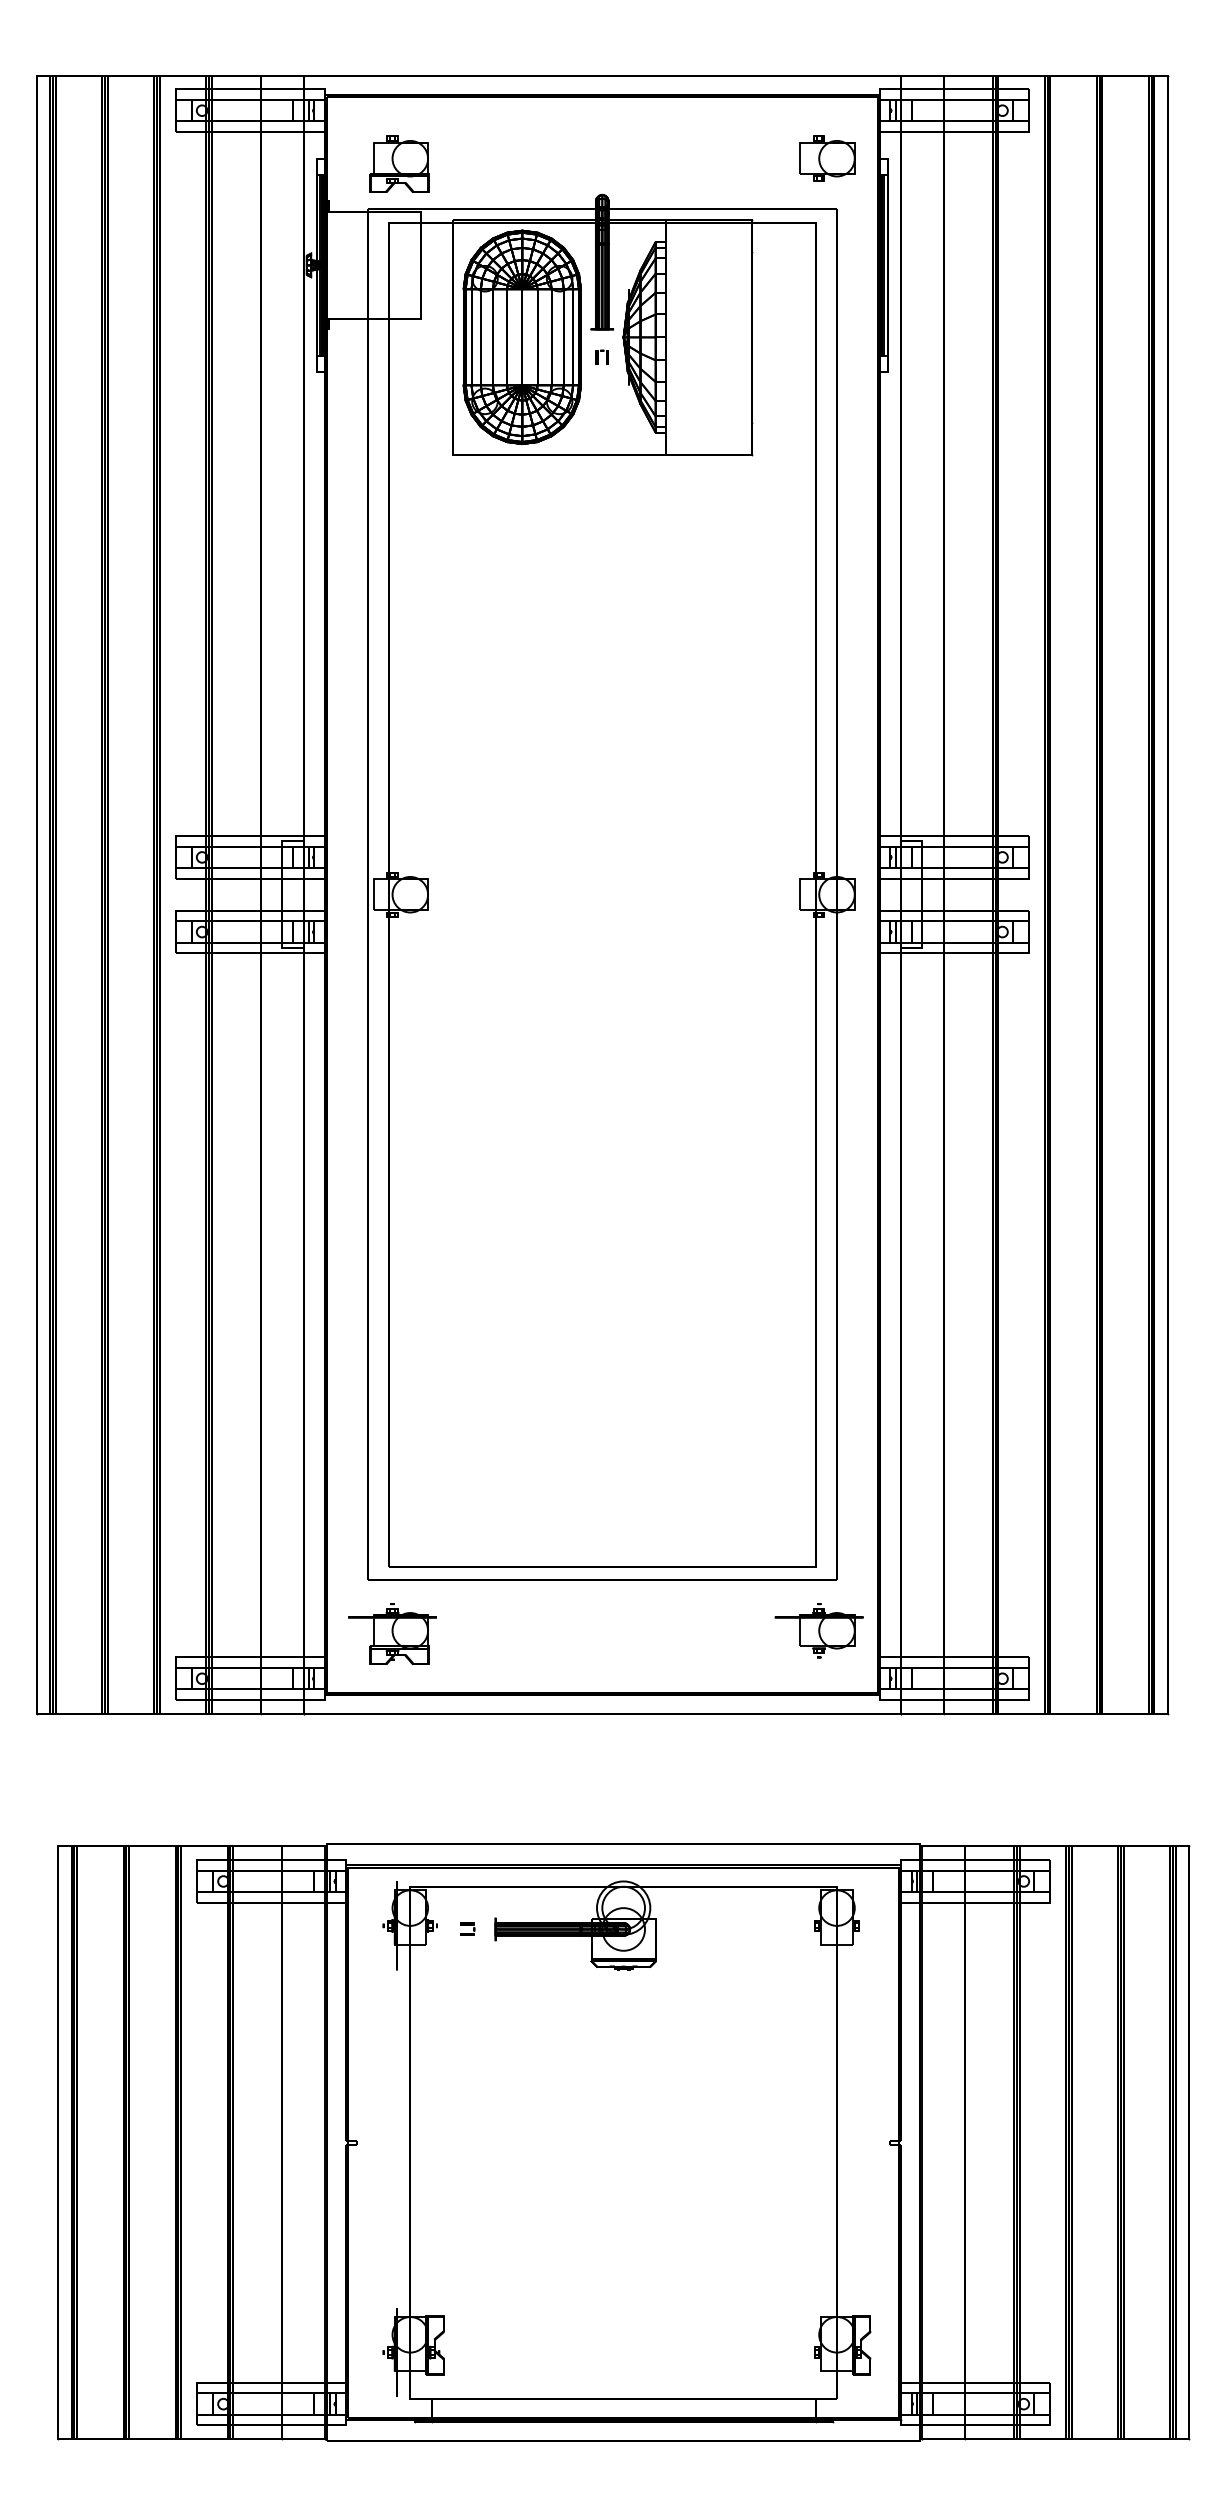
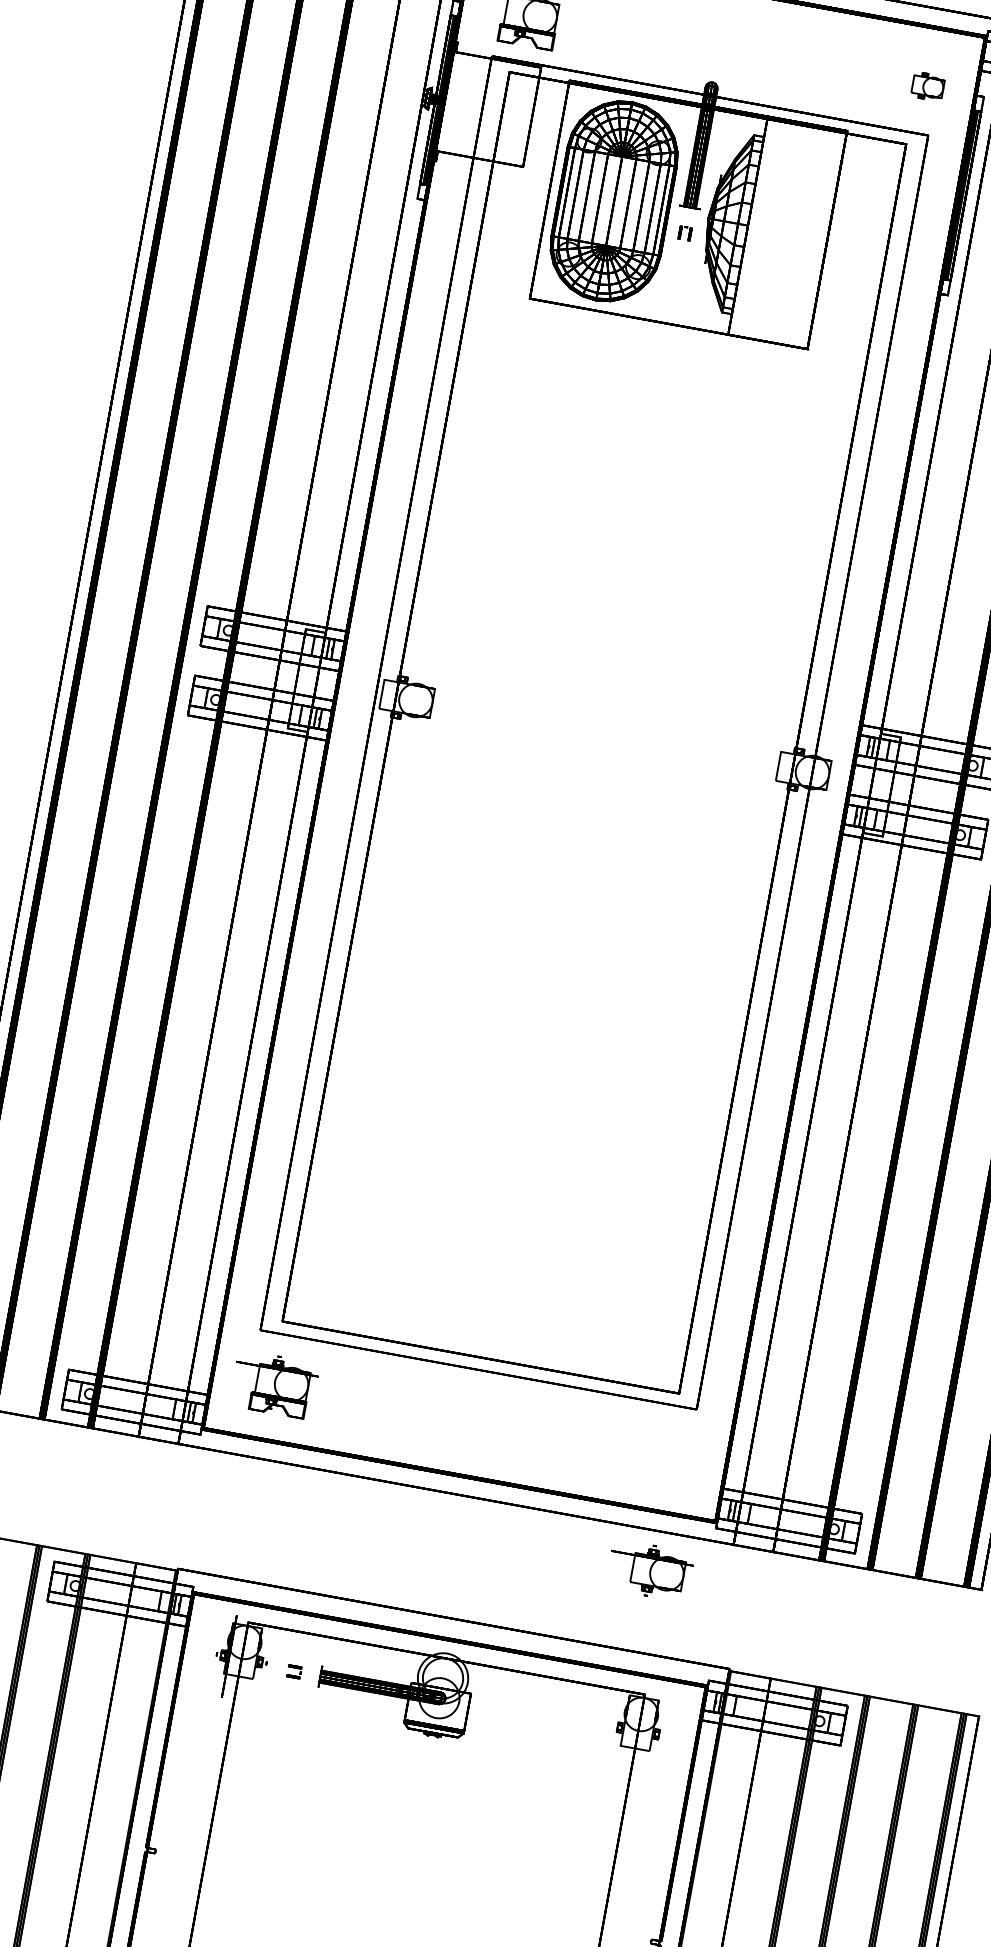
part: (827, 158) -> (928, 86), size x0.6
part: (818, 1630) -> (649, 1570), moved

